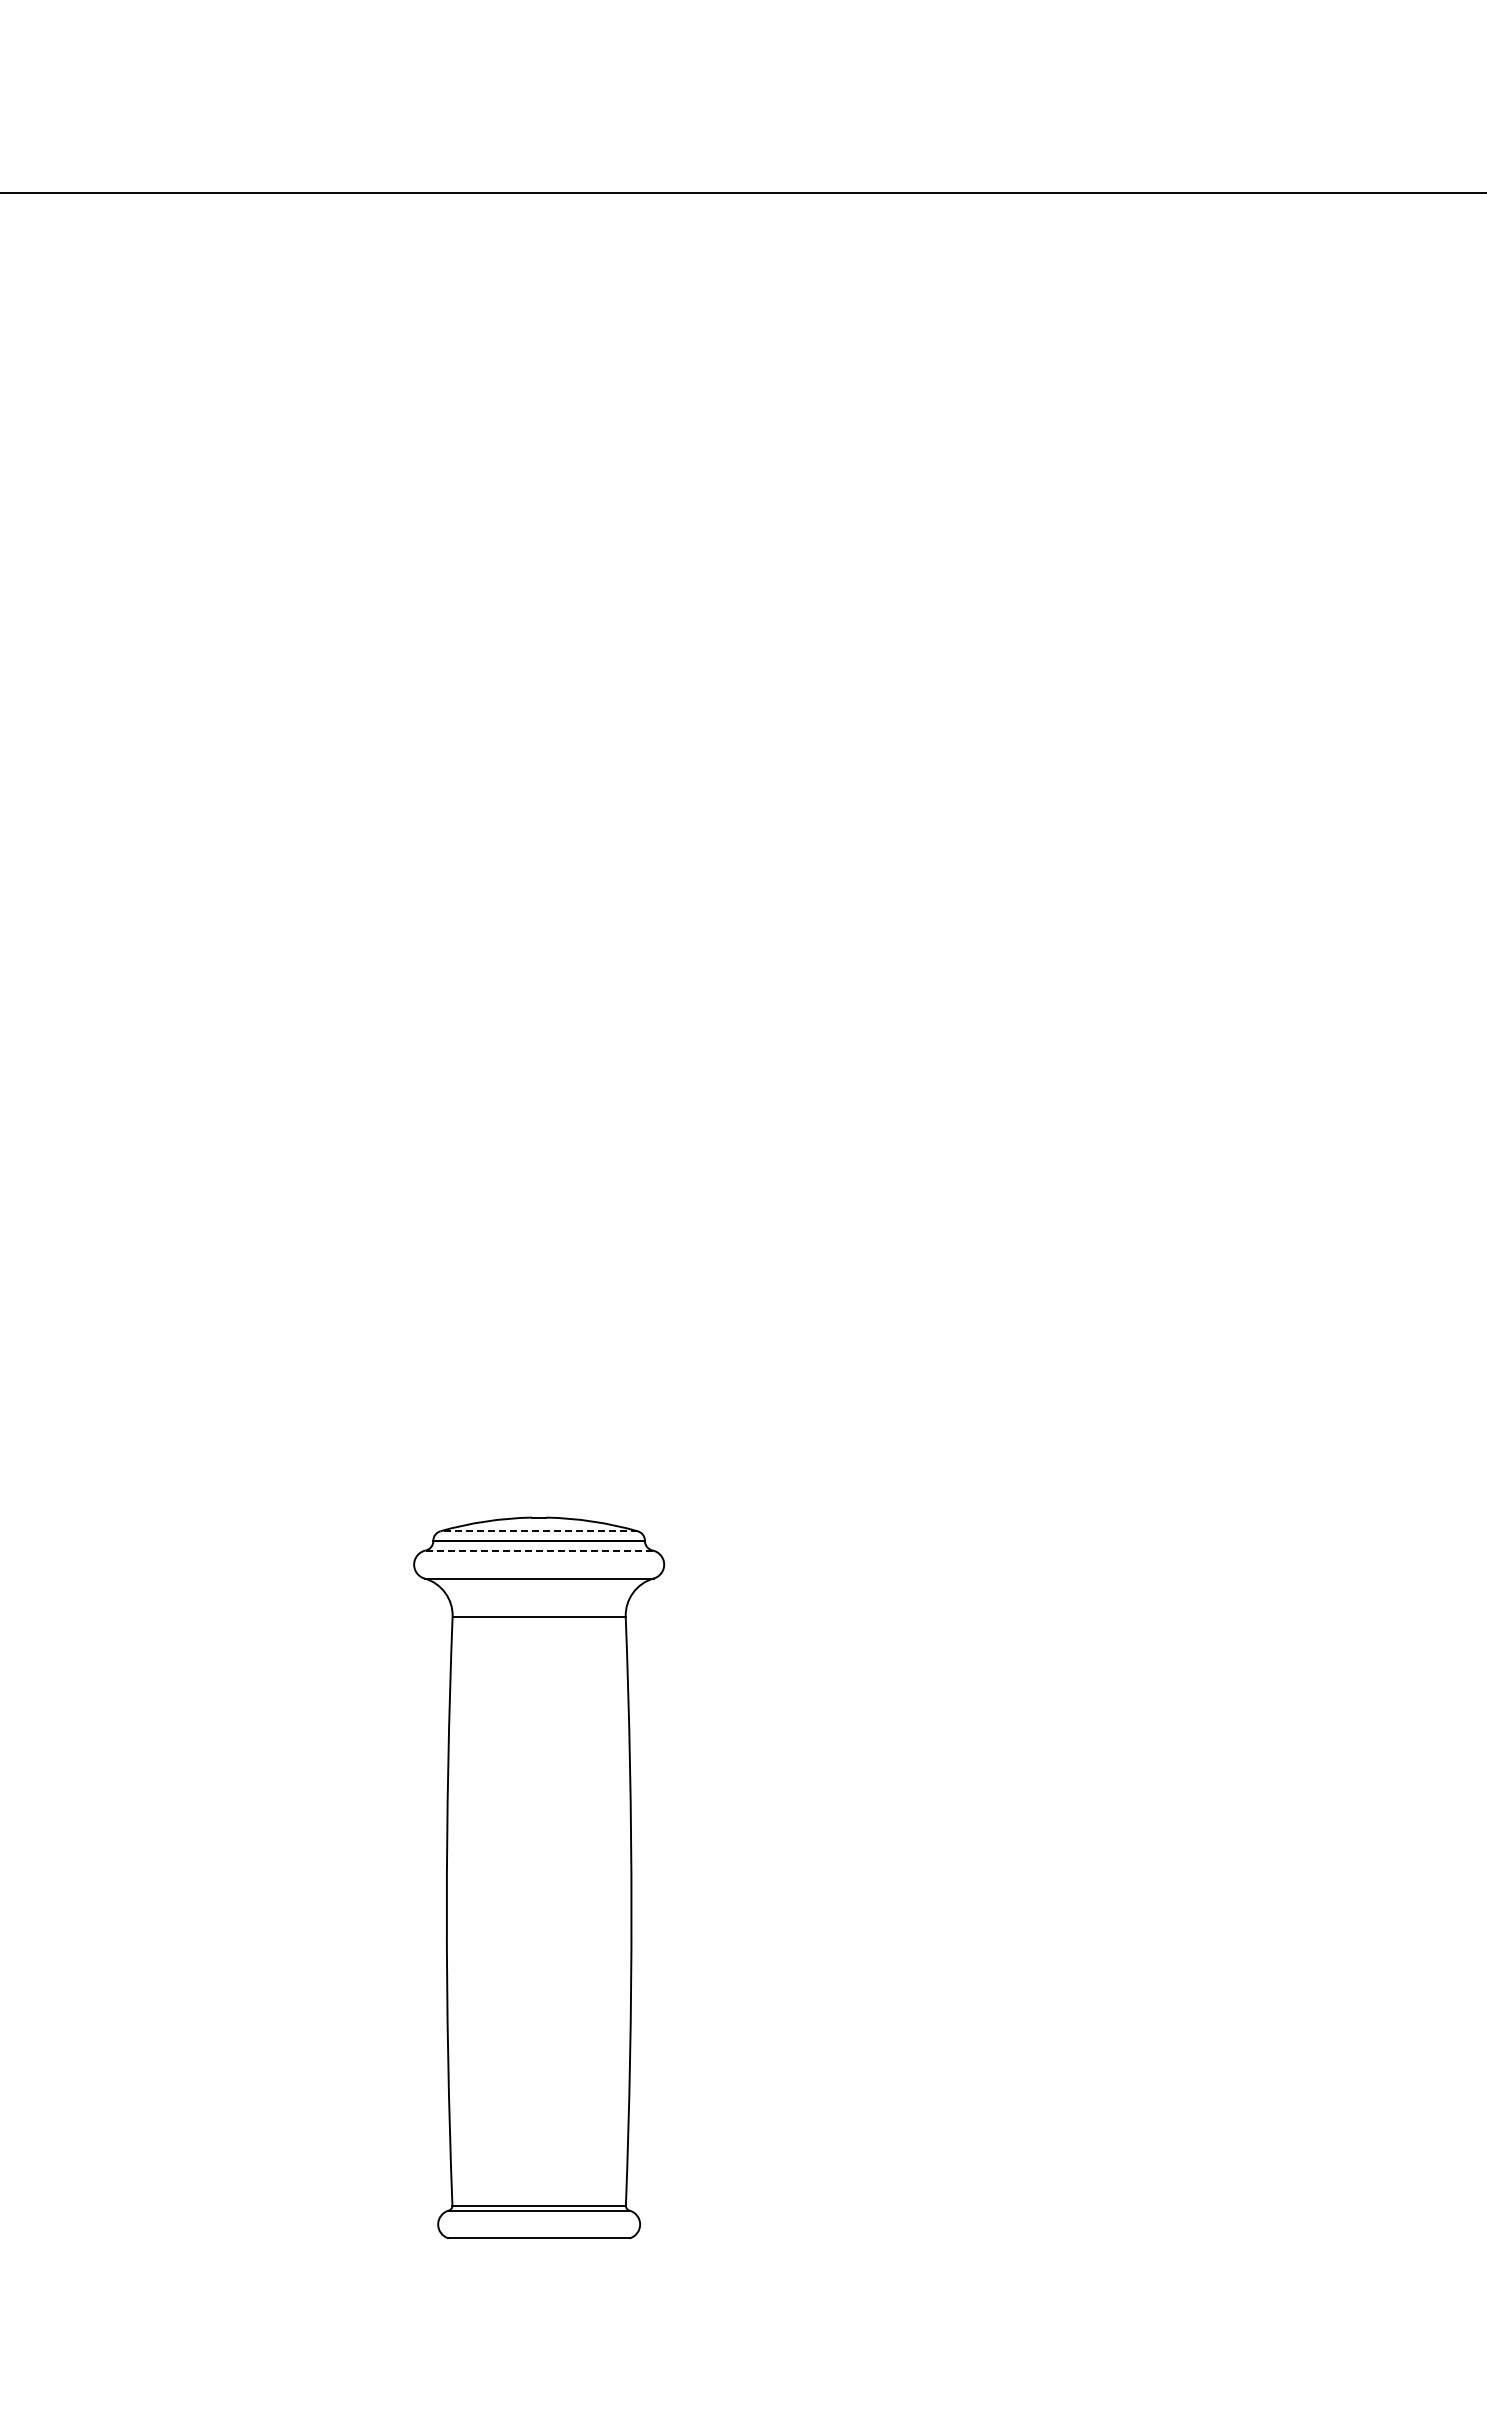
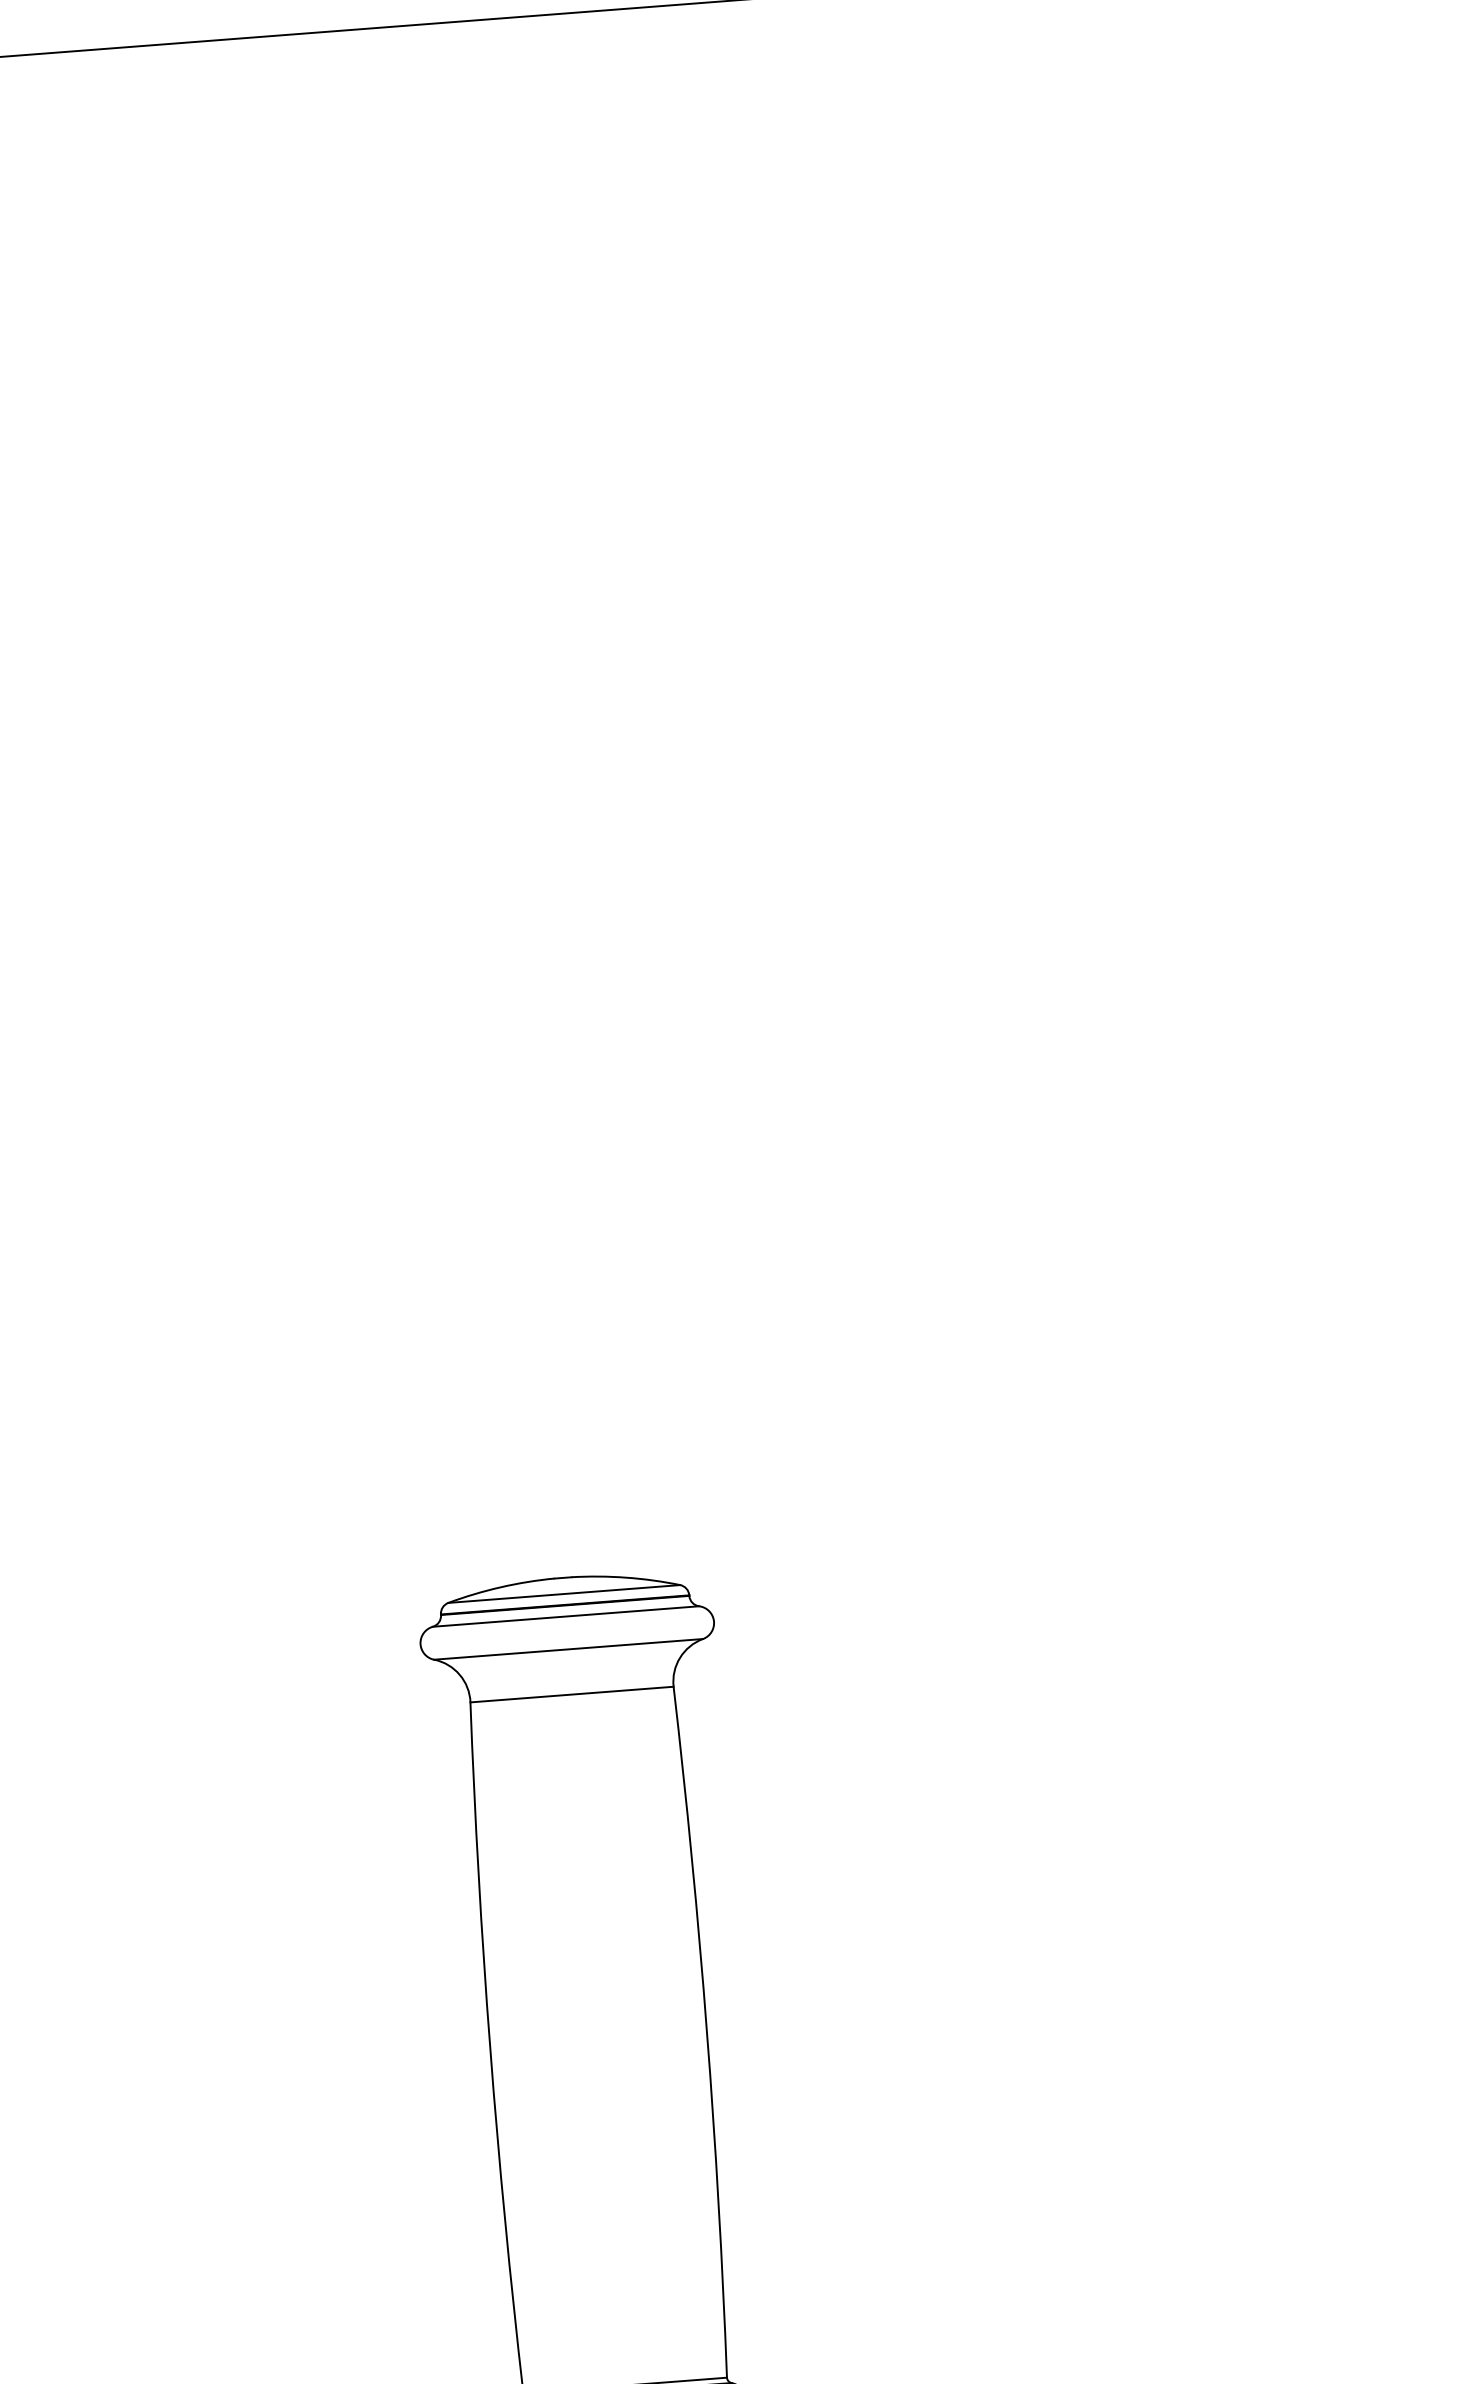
line: (539, 1531) -> (564, 1594), dashed -> solid
line: (538, 1550) -> (565, 1616), dashed -> solid

